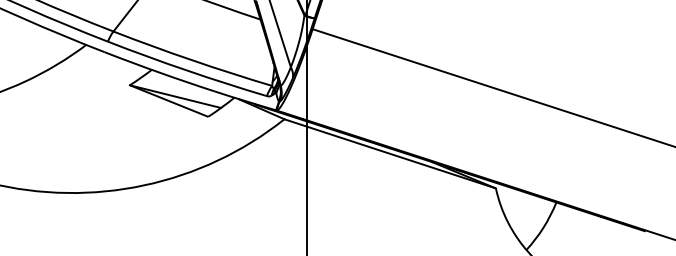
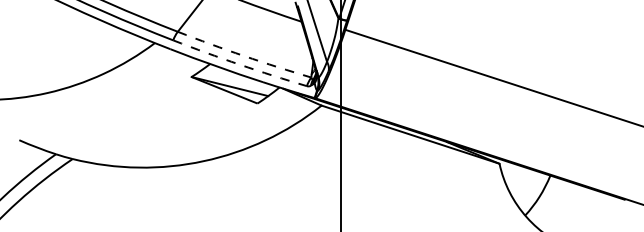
arc: (192, 60) -> (244, 56), solid -> dashed
arc: (186, 70) -> (239, 64), solid -> dashed

